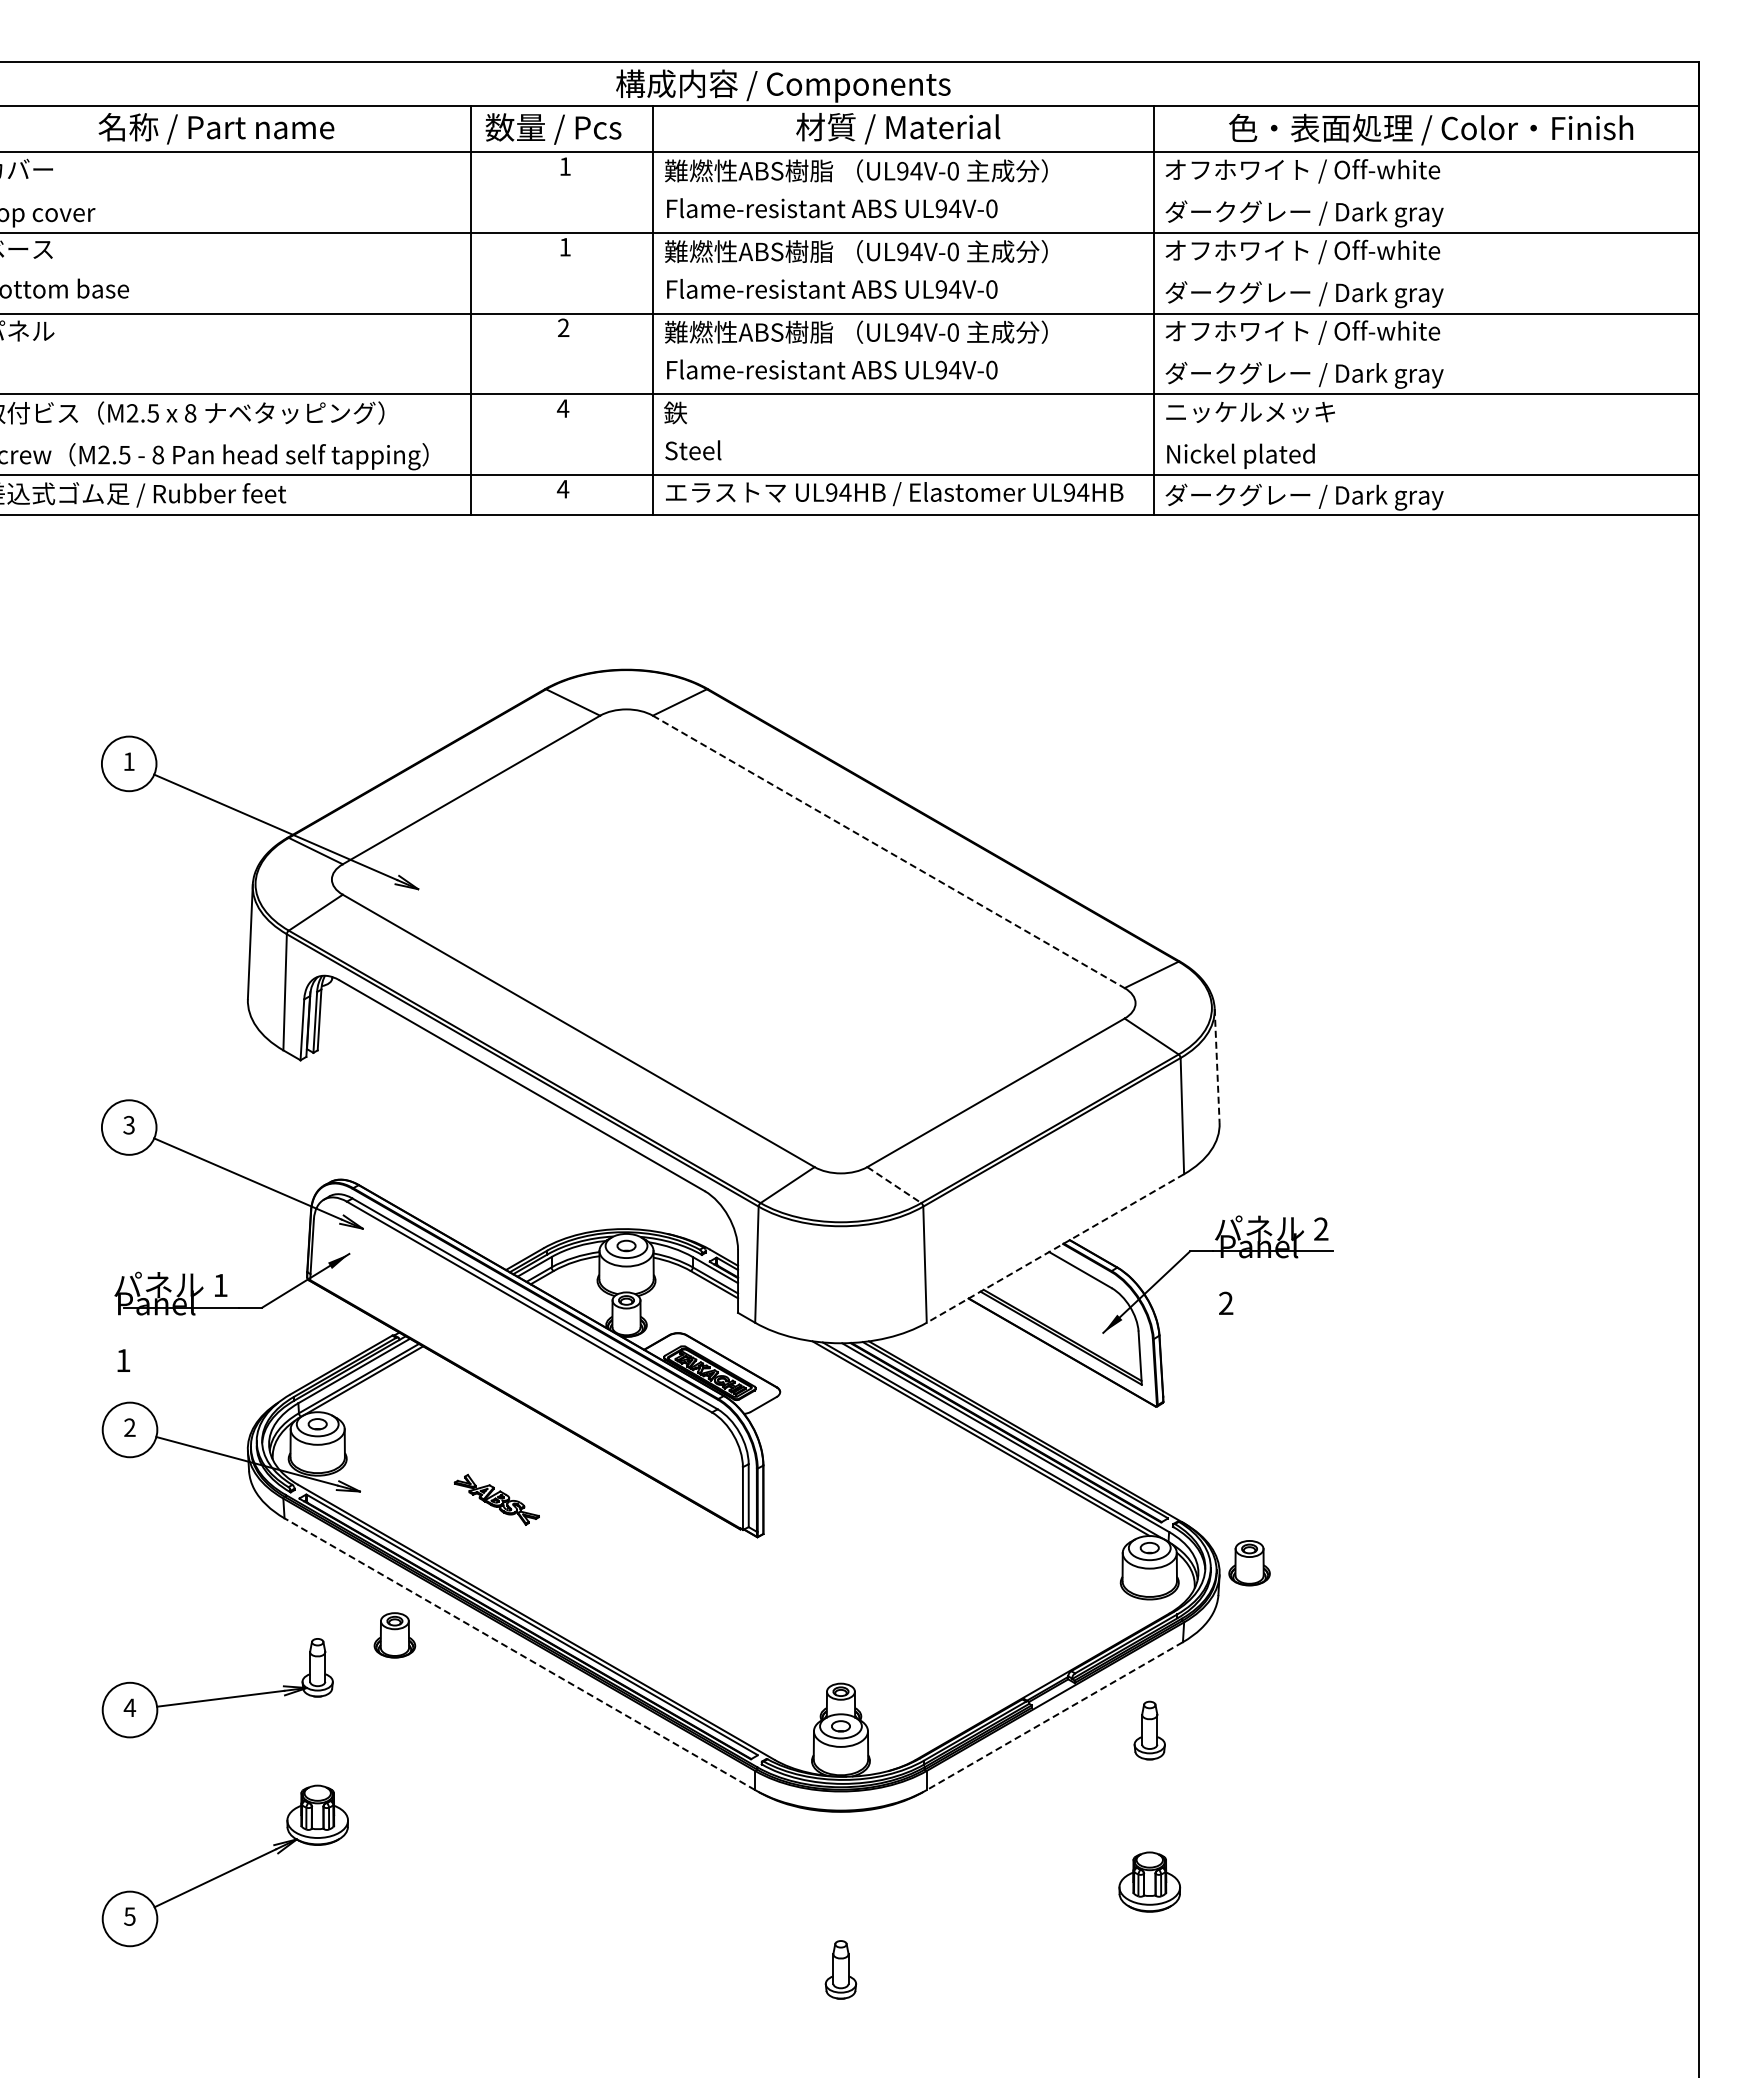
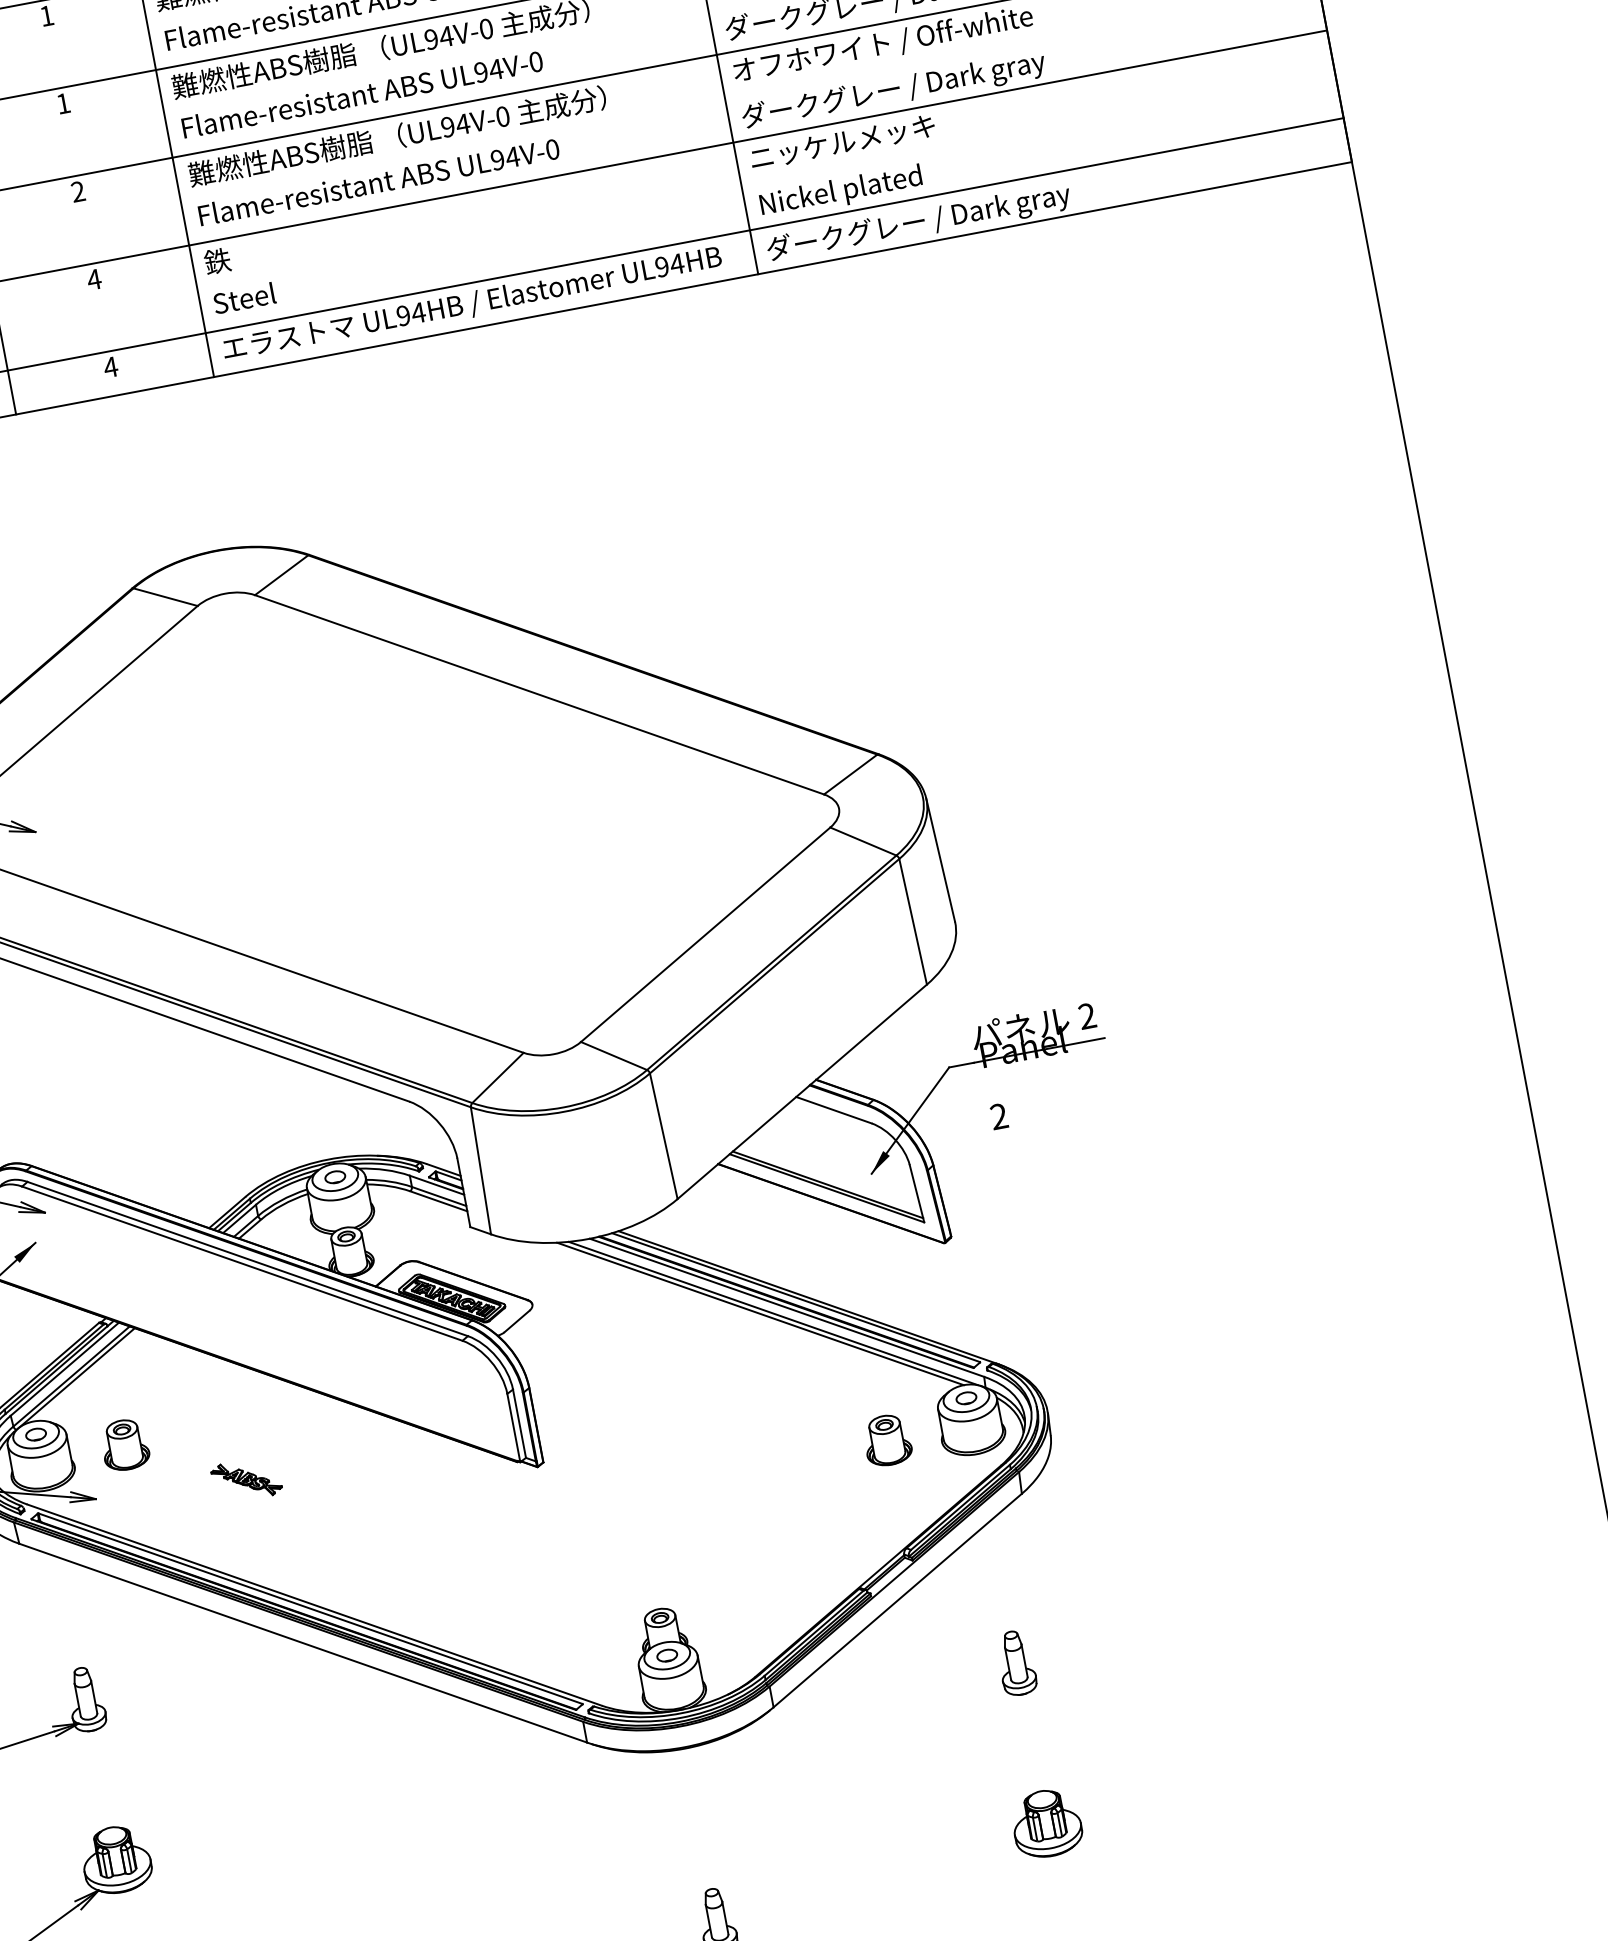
line: (889, 852) -> (540, 695), dashed -> solid
line: (1217, 1066) -> (941, 860), dashed -> solid
line: (894, 1185) -> (614, 1056), dashed -> solid
line: (1055, 1248) -> (802, 1091), dashed -> solid
part: (497, 1499) -> (247, 1479), size x0.71
part: (1249, 1563) -> (887, 1440), moved
part: (394, 1635) -> (124, 1445), moved
line: (519, 1654) -> (302, 1643), dashed -> solid
line: (1054, 1716) -> (897, 1601), dashed -> solid
part: (1149, 1730) -> (1016, 1663), moved
part: (1149, 1881) -> (1046, 1822), moved

